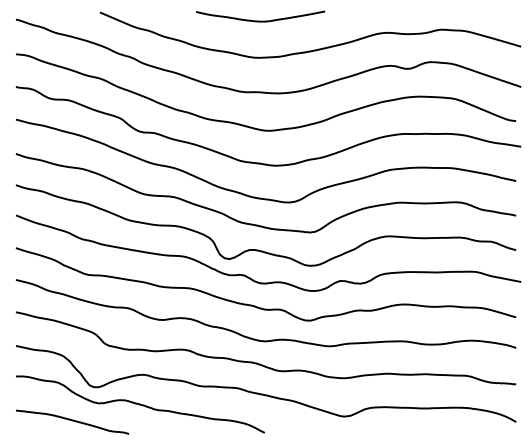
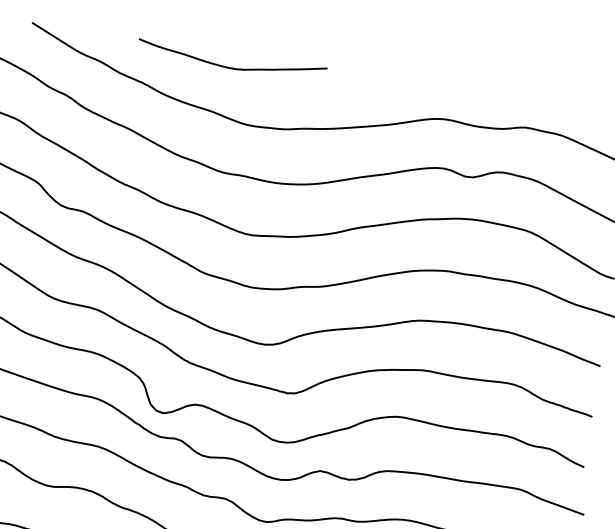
curve: (260, 20) -> (231, 66), moved

